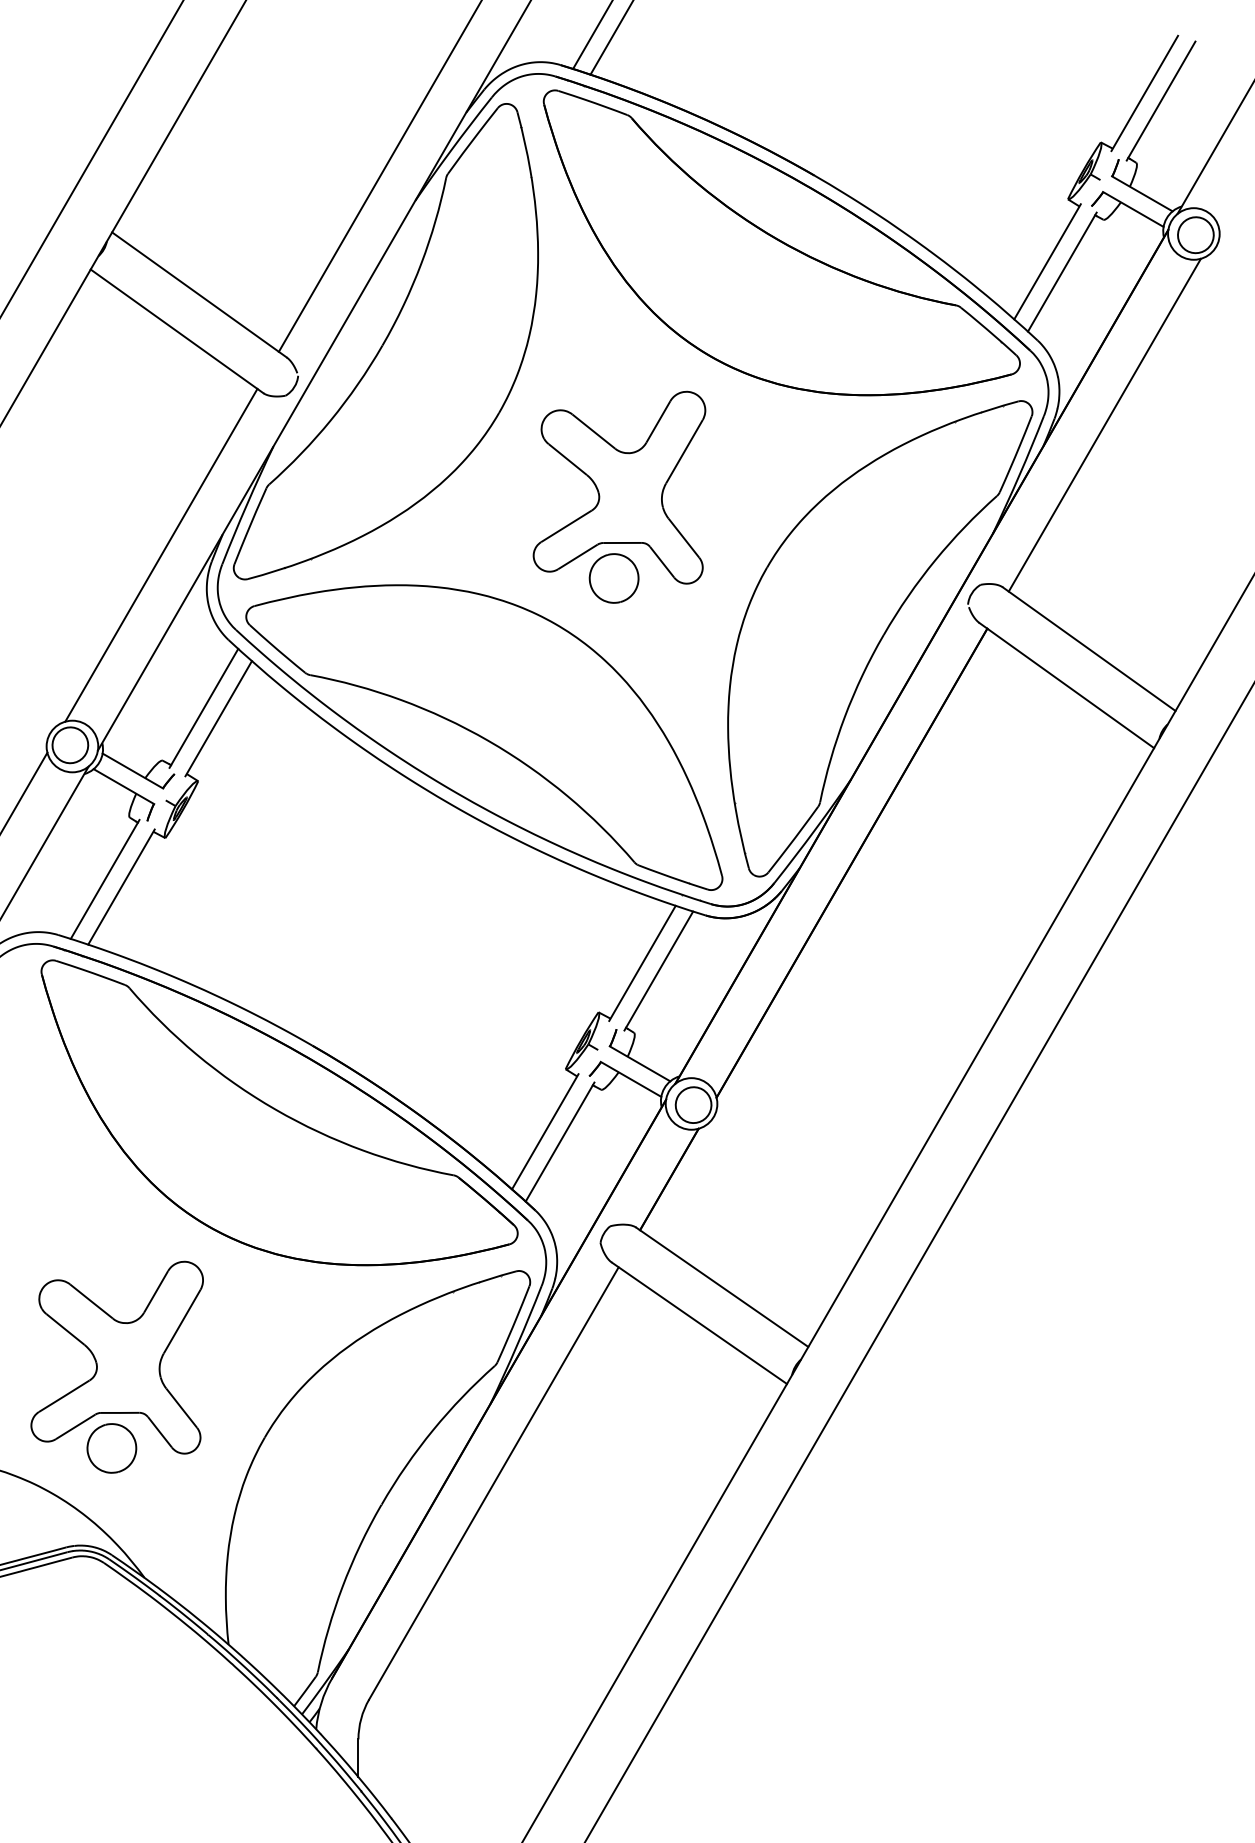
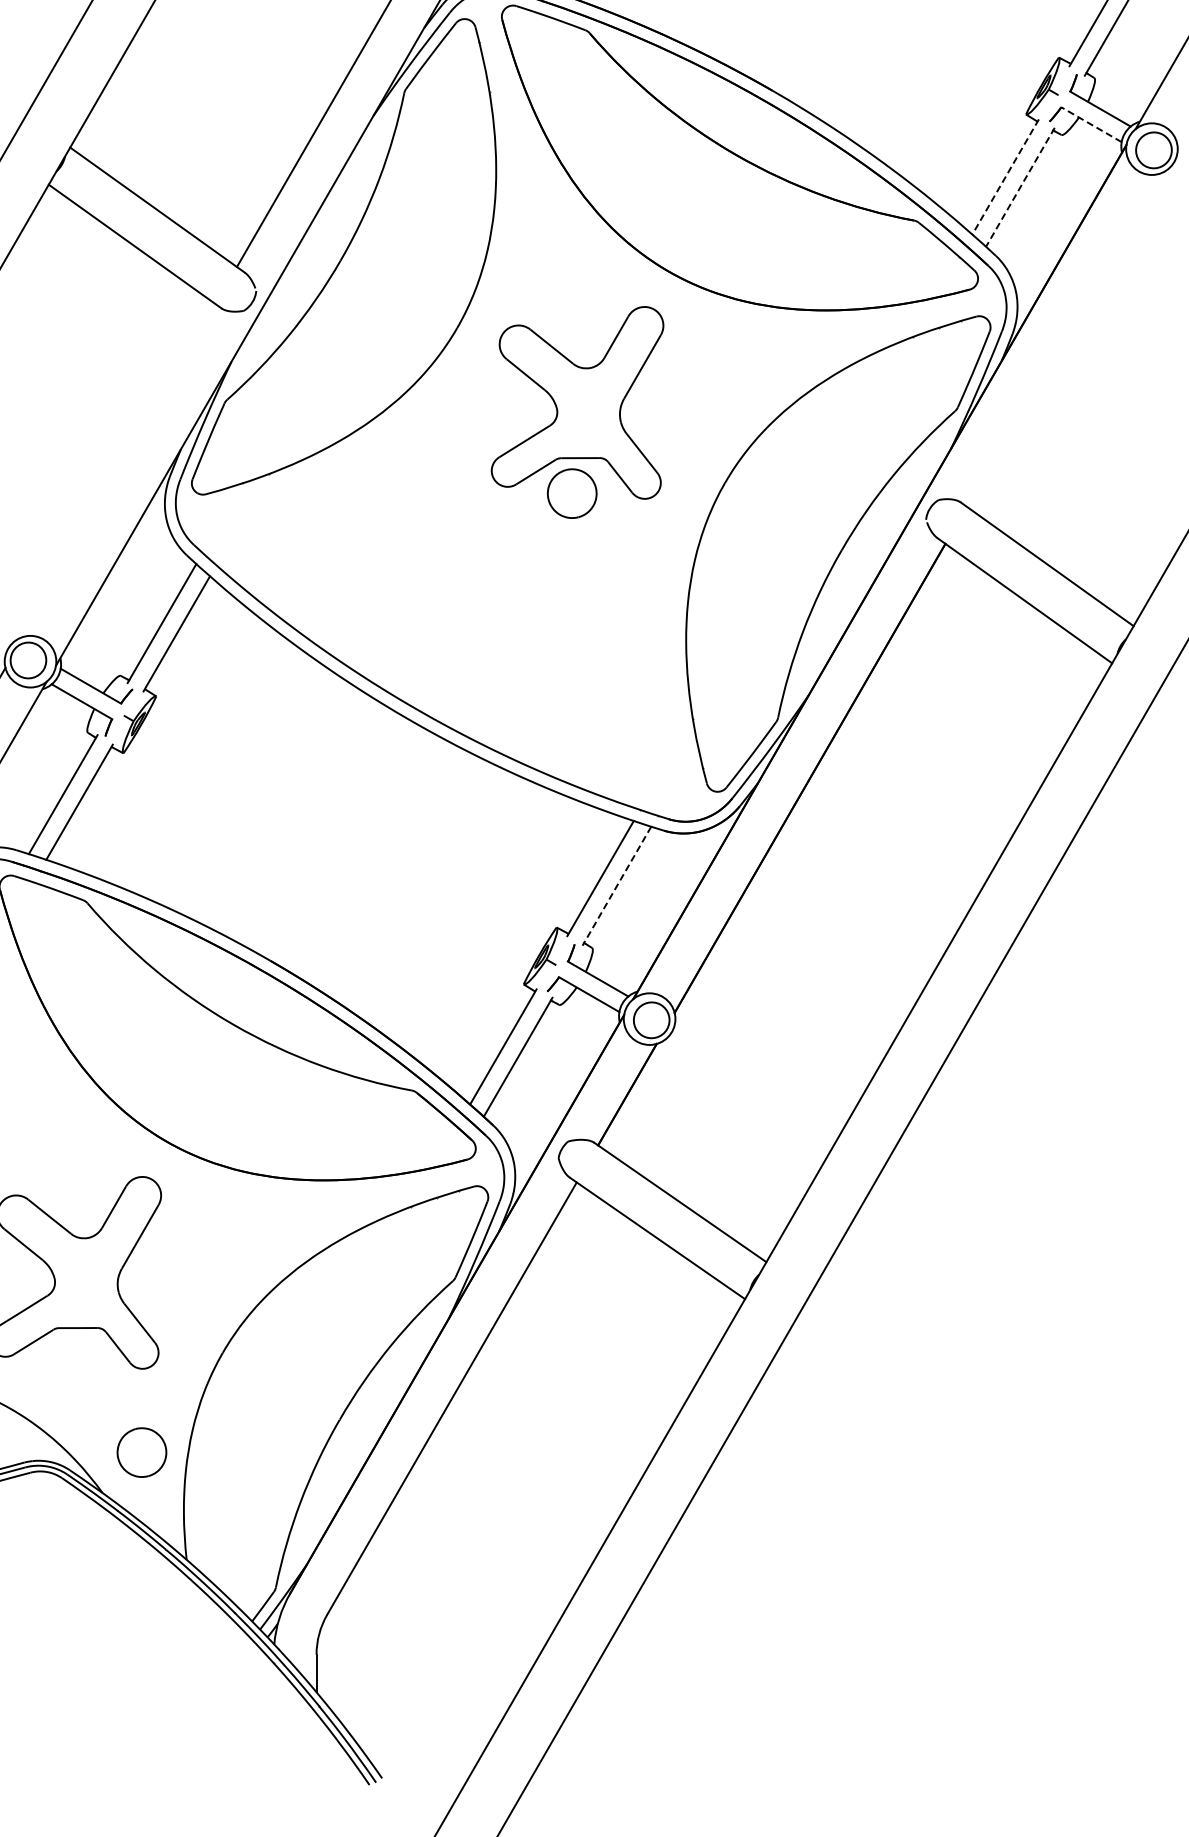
line: (1133, 209) -> (1091, 124), solid -> dashed
line: (1047, 261) -> (1005, 176), solid -> dashed
line: (1062, 272) -> (1020, 187), solid -> dashed
line: (1104, 424) -> (1062, 339), removed
line: (161, 554) -> (119, 469), removed
part: (484, 737) -> (442, 652), removed
line: (658, 971) -> (616, 886), solid -> dashed
part: (111, 1448) -> (141, 1452), moved

